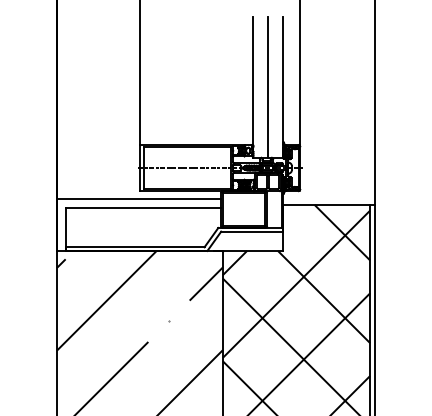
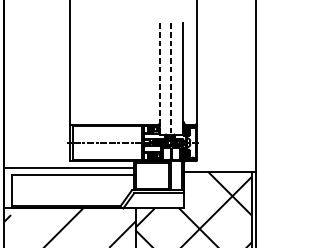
line: (253, 87) -> (159, 78), solid -> dashed
line: (268, 87) -> (171, 78), solid -> dashed

